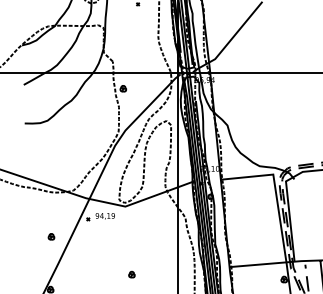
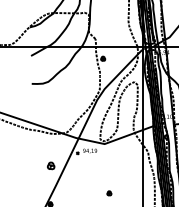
part: (51, 236) -> (51, 165), size x1.6

